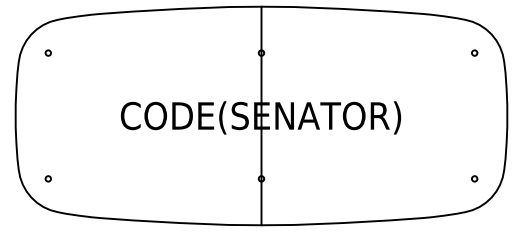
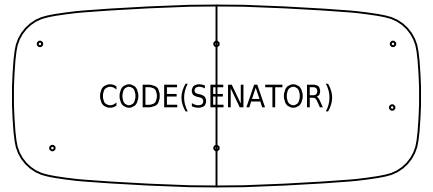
circle: (47, 178) -> (51, 147), moved
circle: (474, 178) -> (392, 107), moved

